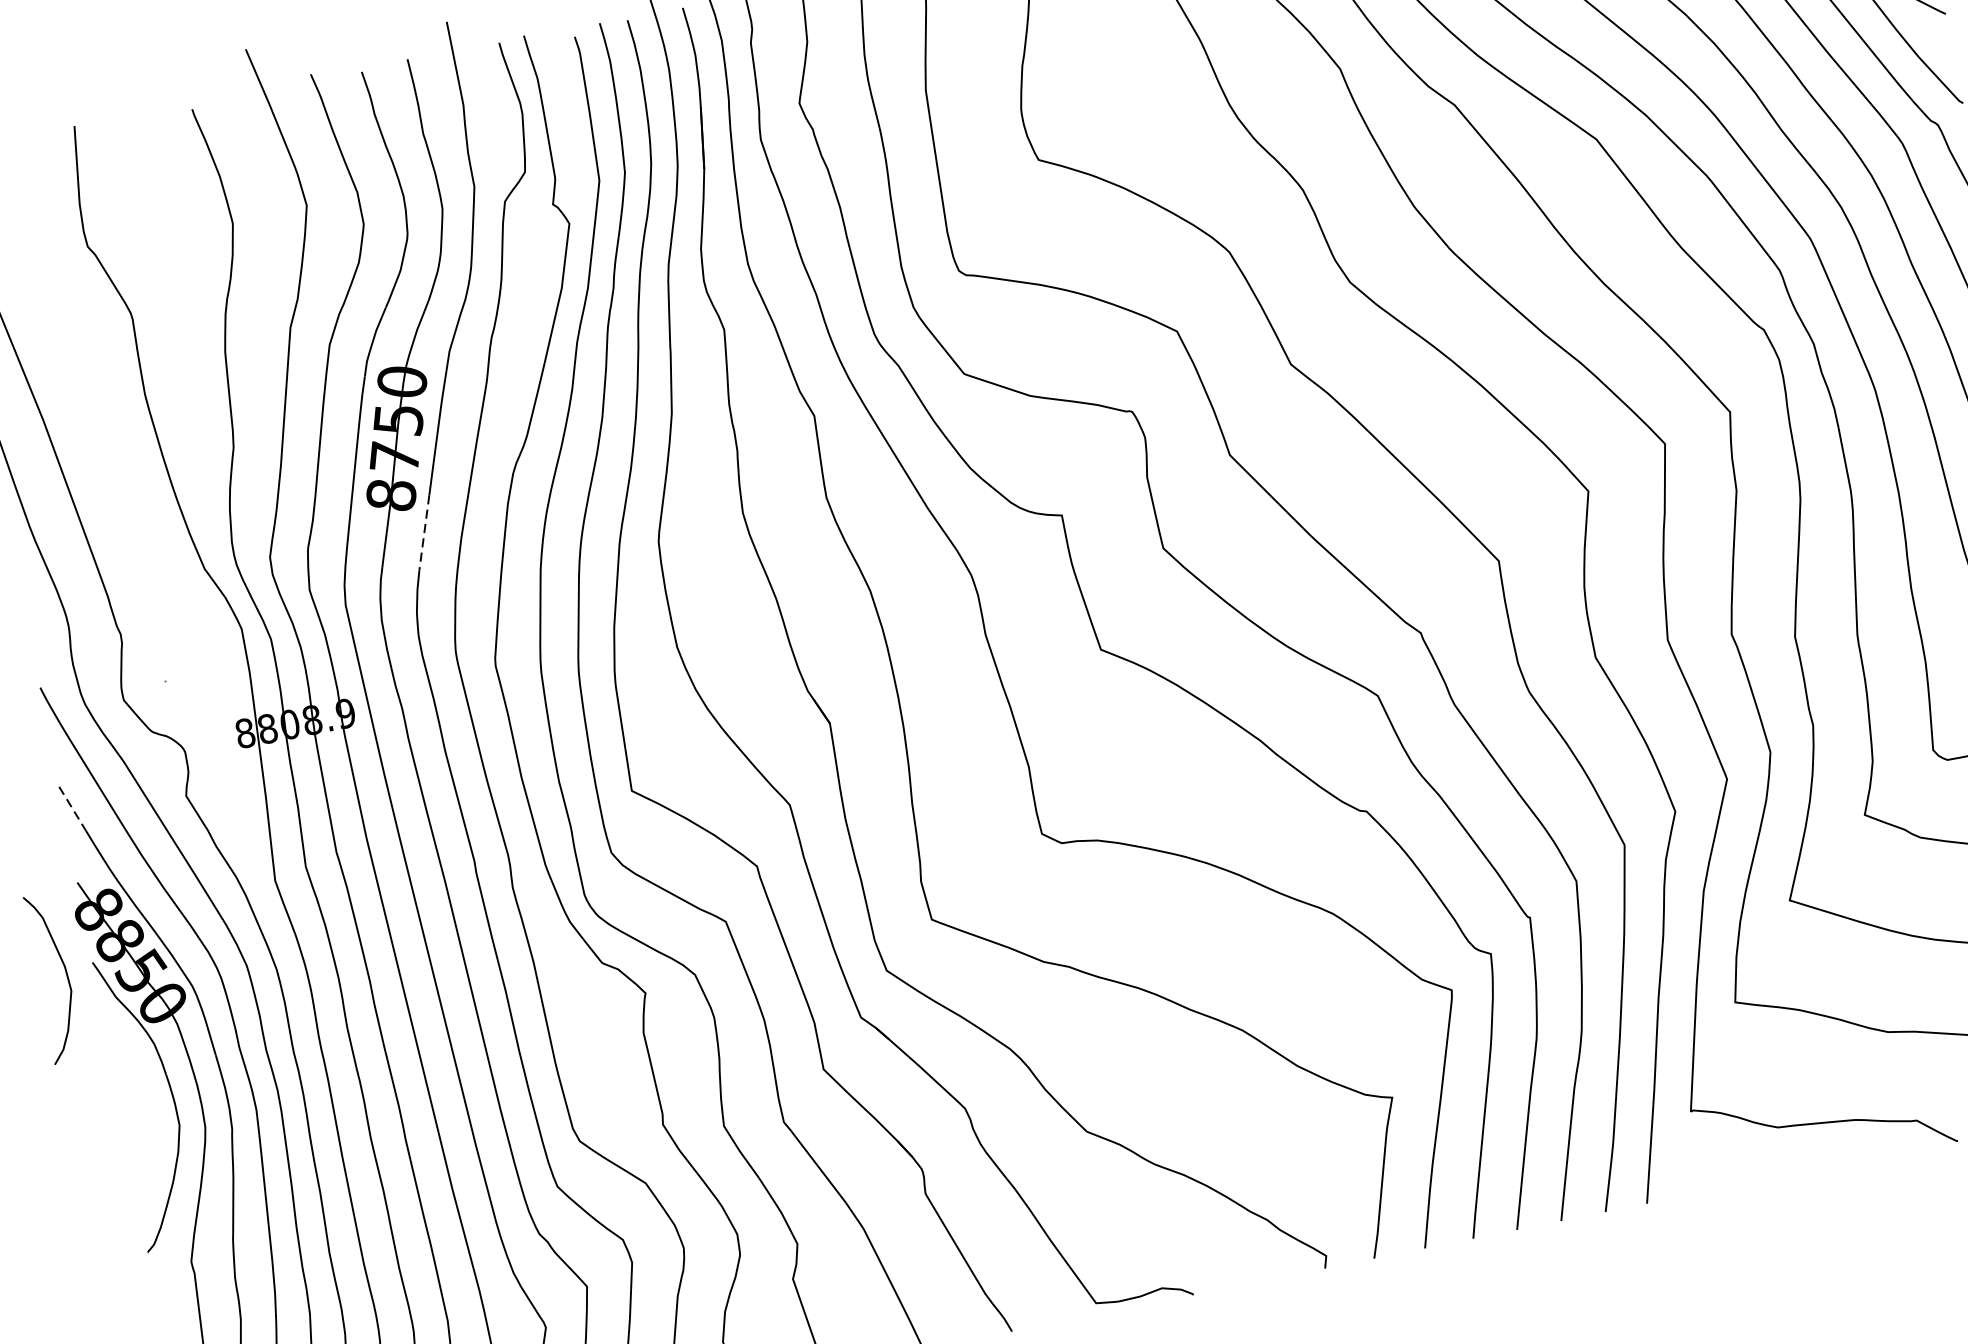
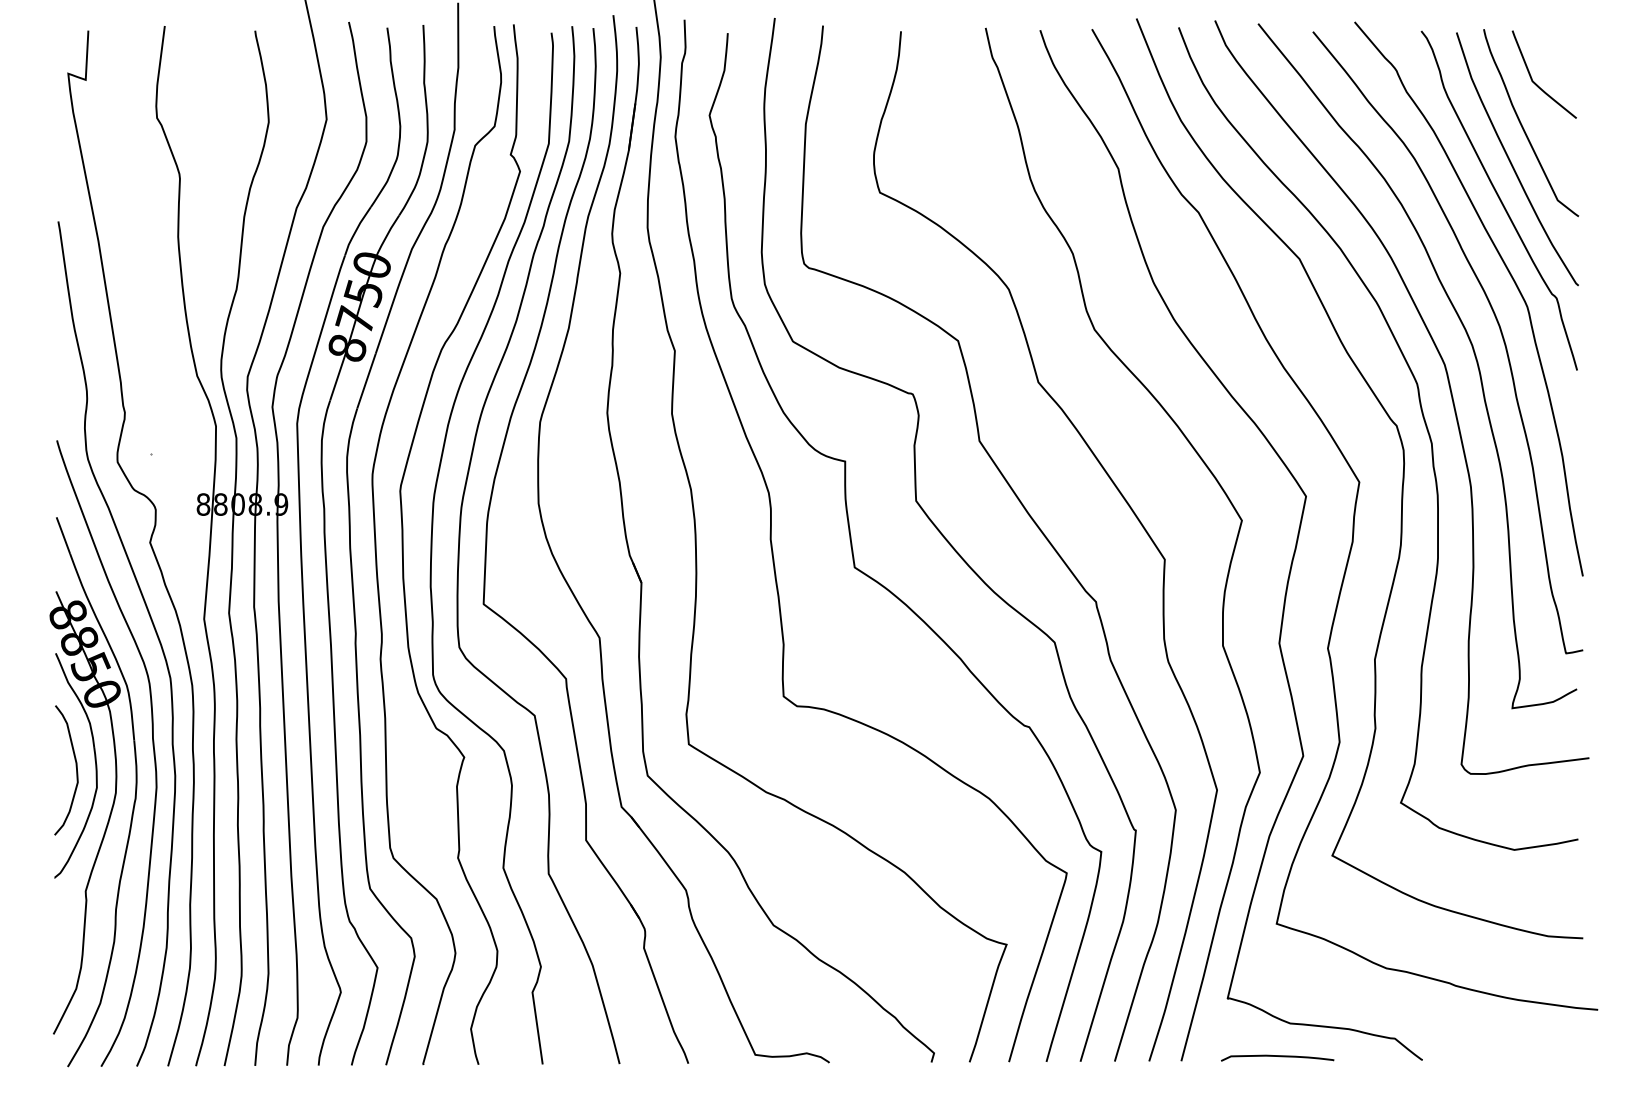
line: (424, 534) -> (366, 382), dashed -> solid
line: (72, 808) -> (63, 535), dashed -> solid
curve: (64, 970) -> (75, 766), moved
curve: (1769, 1173) -> (1277, 1056), added

